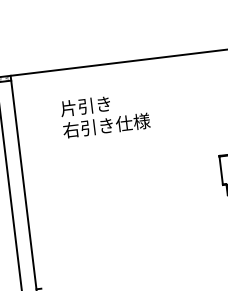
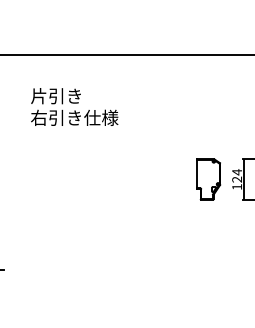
text: (105, 114) -> (74, 106), moved

